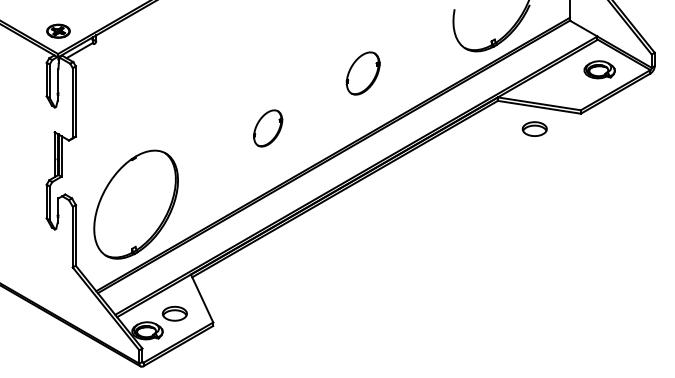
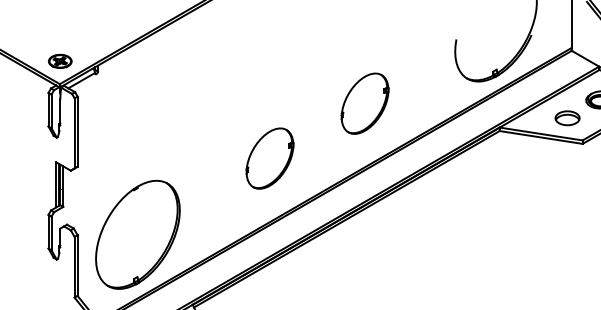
part: (362, 73) -> (364, 103), size x1.43
part: (267, 128) -> (269, 158), size x1.67
part: (534, 128) -> (567, 117), moved

